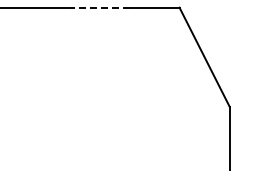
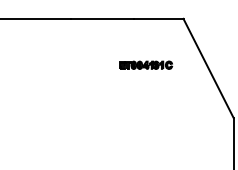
line: (98, 7) -> (102, 18), dashed -> solid
part: (142, 53) -> (146, 64), added

